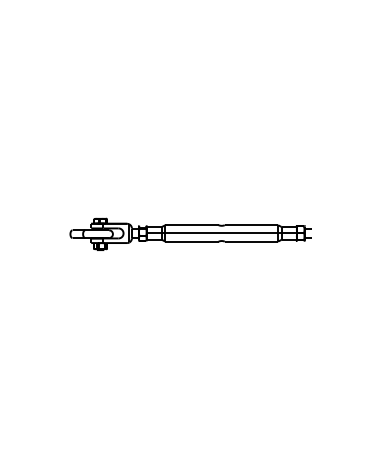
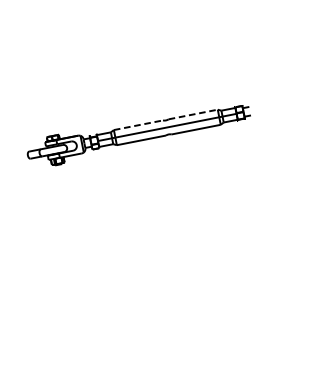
line: (192, 225) -> (138, 125), solid -> dashed
line: (251, 225) -> (193, 114), solid -> dashed

